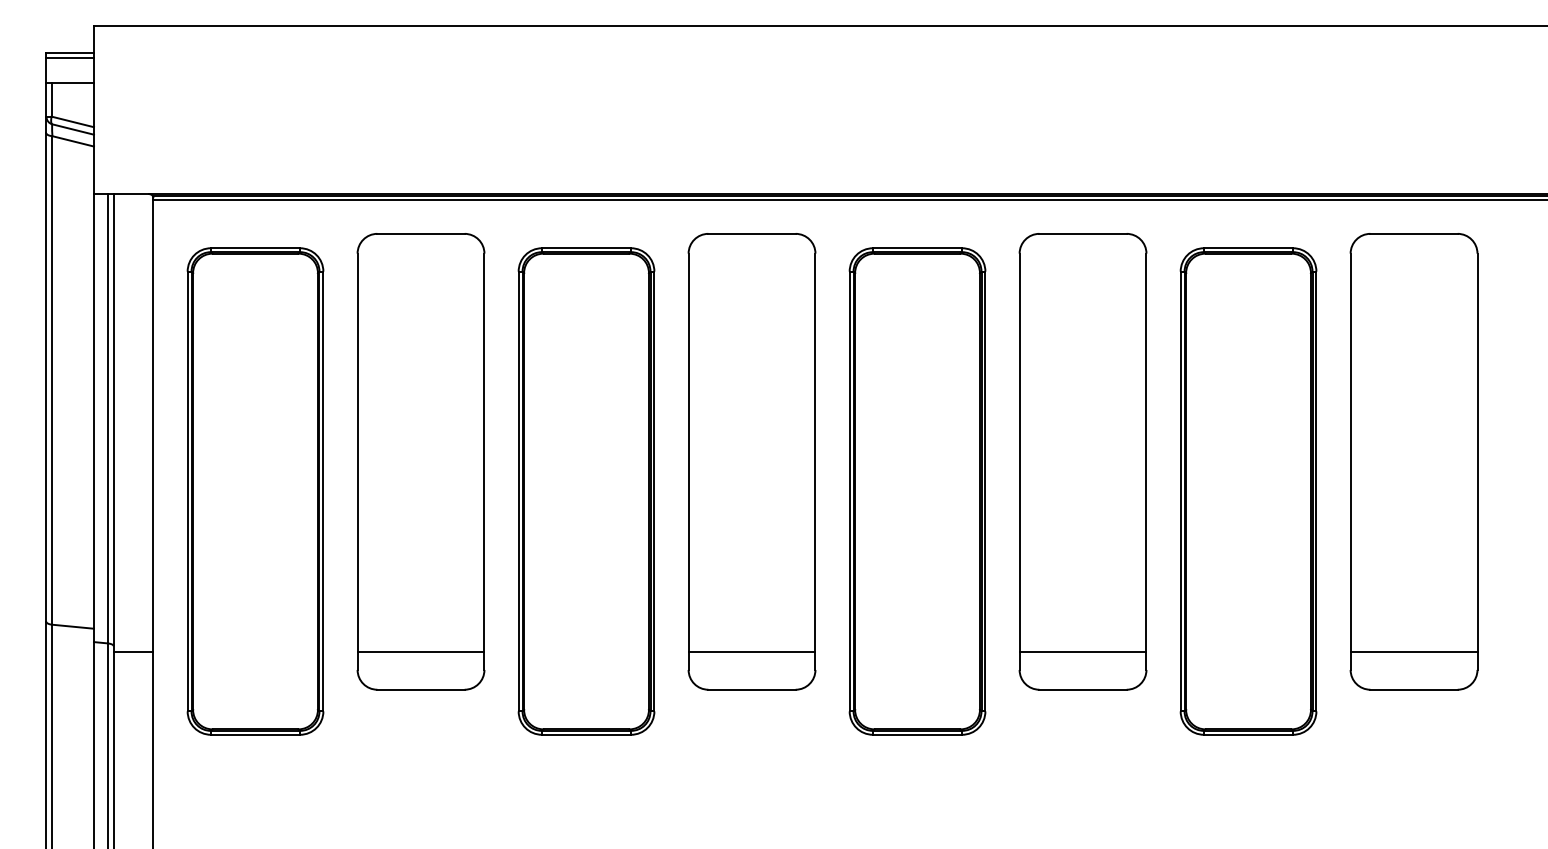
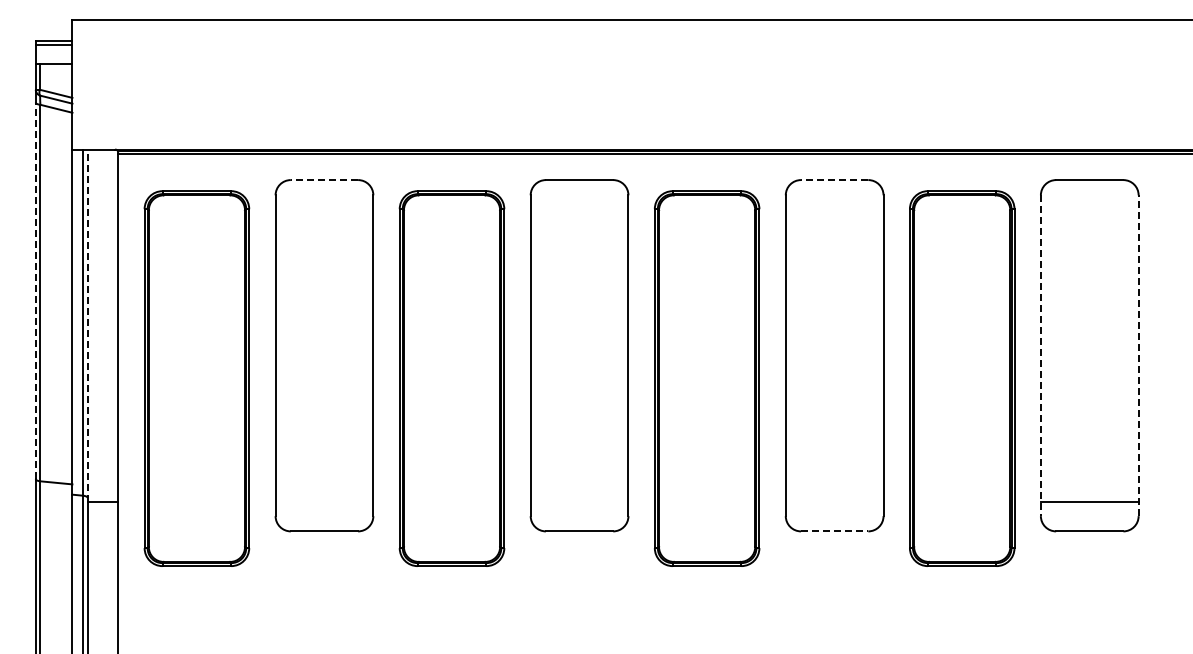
line: (421, 234) -> (324, 180), solid -> dashed
line: (1082, 234) -> (834, 180), solid -> dashed
line: (46, 377) -> (35, 290), solid -> dashed
line: (113, 422) -> (87, 325), solid -> dashed
line: (1477, 461) -> (1138, 355), solid -> dashed
line: (1350, 462) -> (1040, 356), solid -> dashed
line: (421, 652) -> (324, 502), removed
line: (751, 652) -> (579, 502), removed
line: (1082, 652) -> (834, 502), removed
line: (1082, 689) -> (834, 531), solid -> dashed

